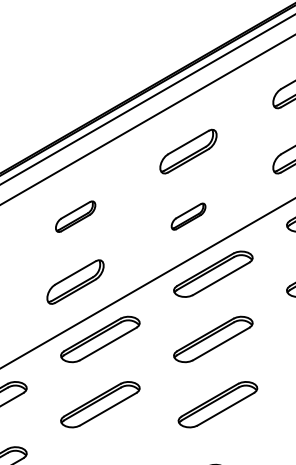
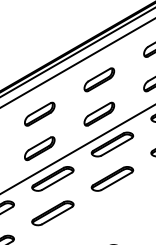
part: (74, 215) -> (39, 113), size x1.43
part: (188, 215) -> (99, 113), size x1.67
part: (217, 405) -> (114, 213), removed

